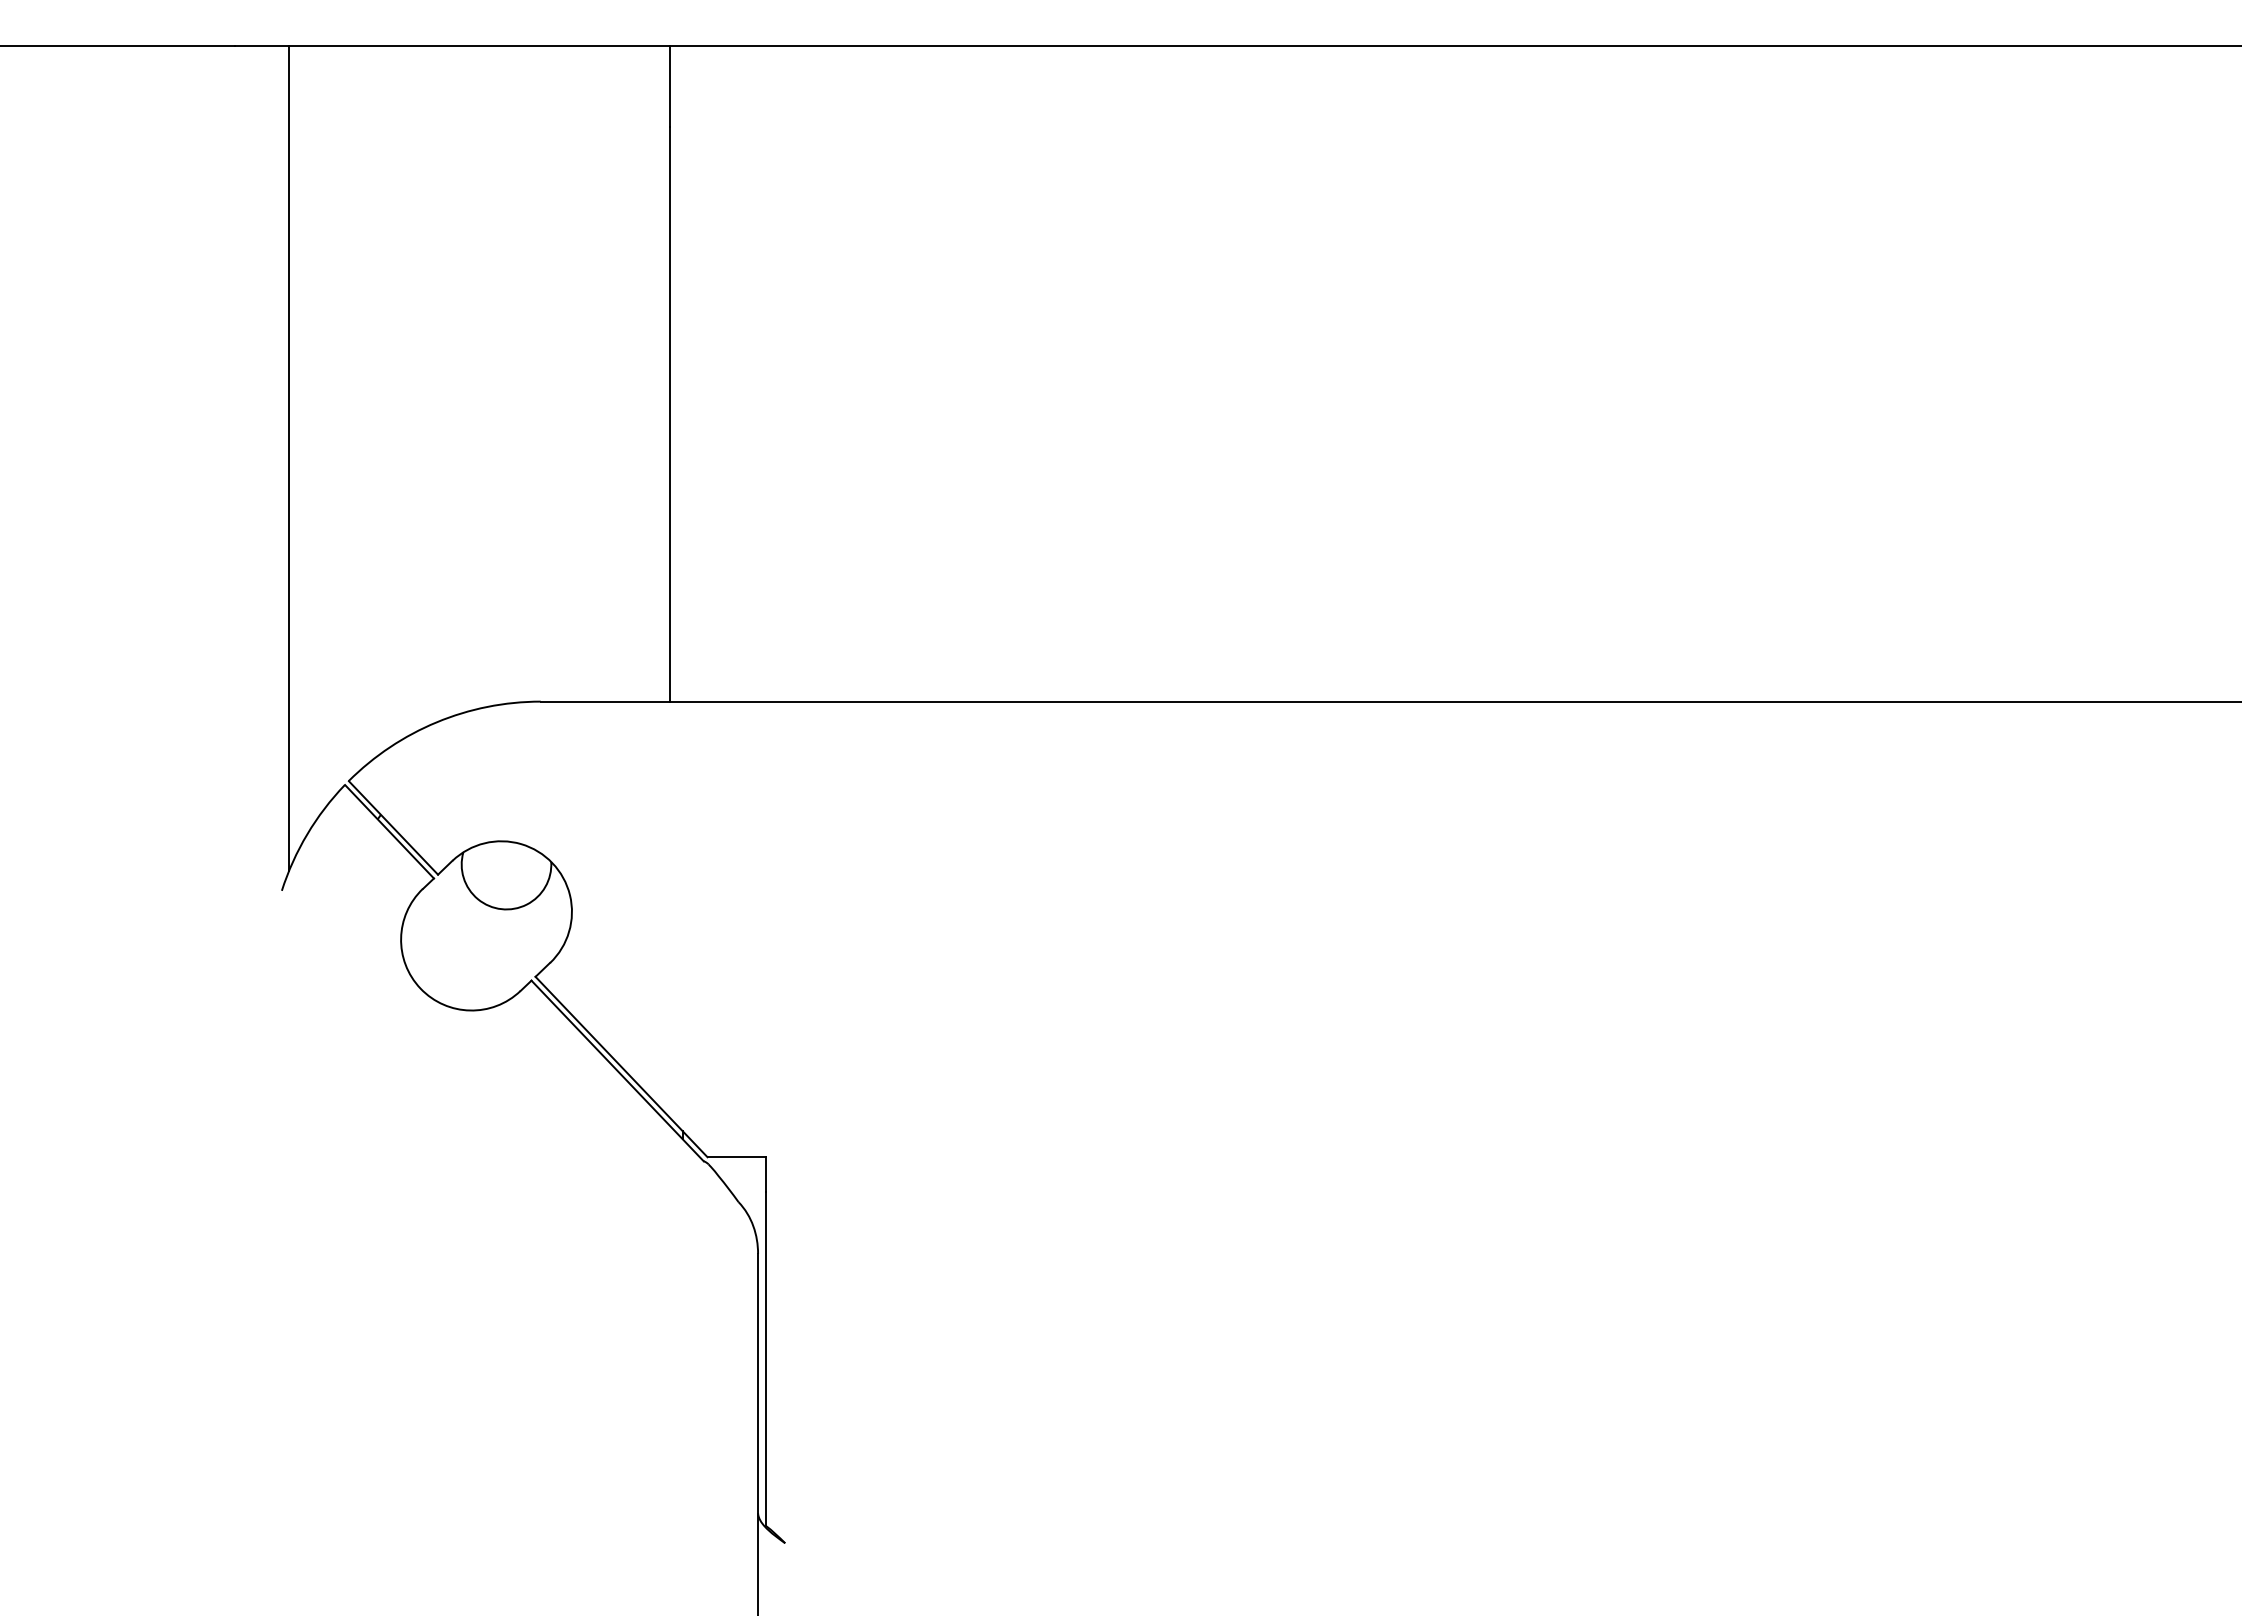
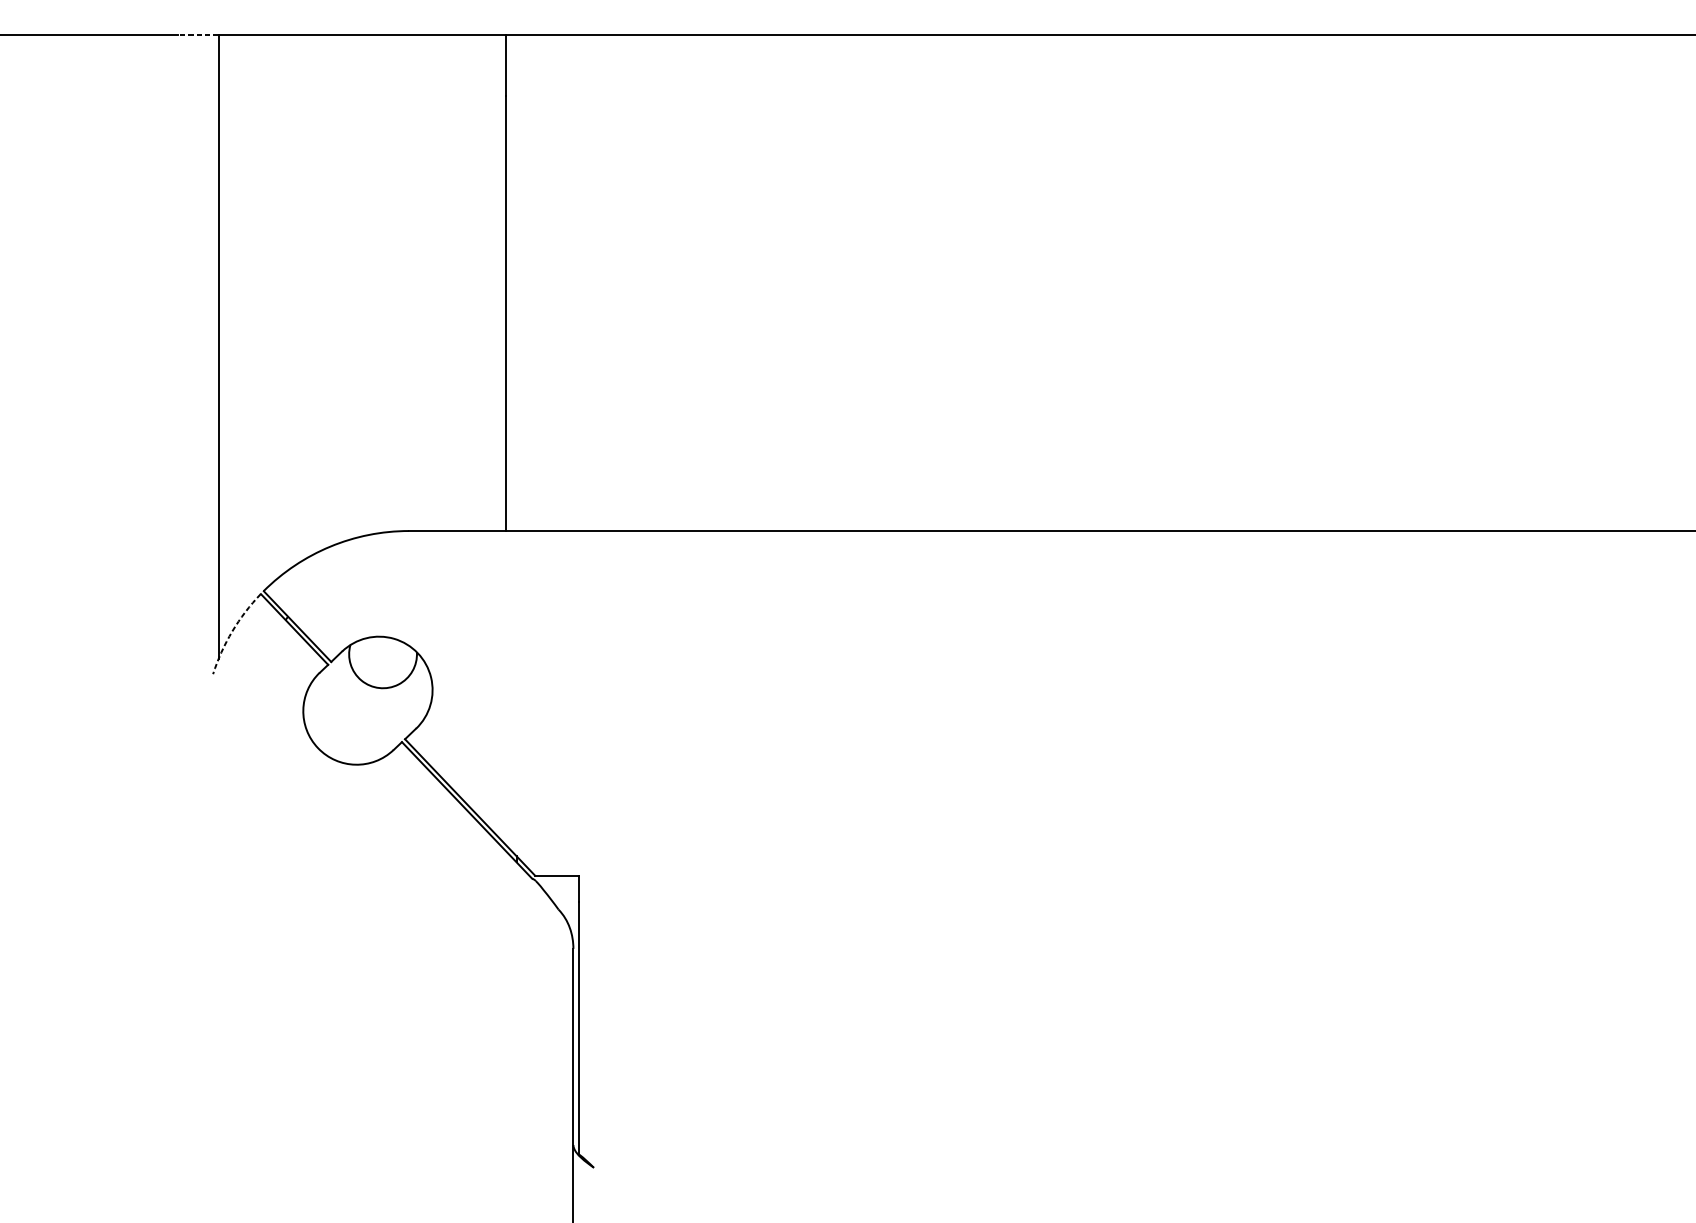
line: (261, 45) -> (197, 34), solid -> dashed
arc: (307, 834) -> (232, 631), solid -> dashed

